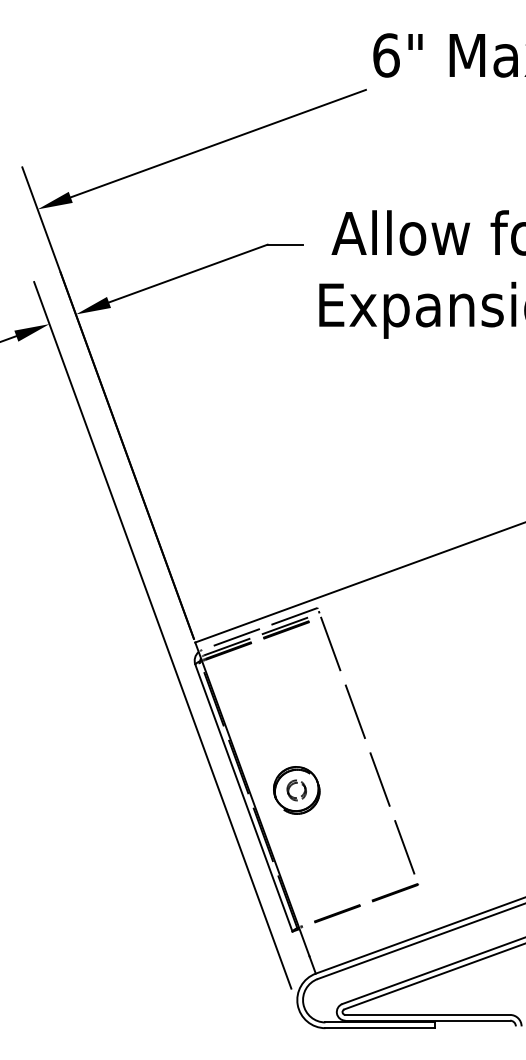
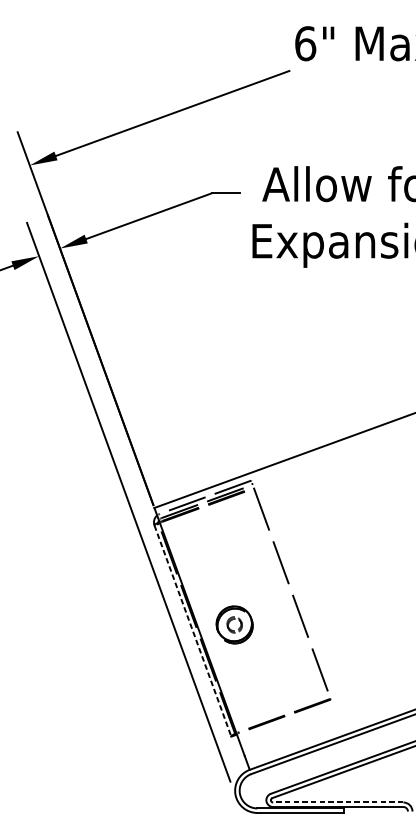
line: (244, 798) -> (193, 631), solid -> dashed
line: (427, 1014) -> (338, 802), solid -> dashed

